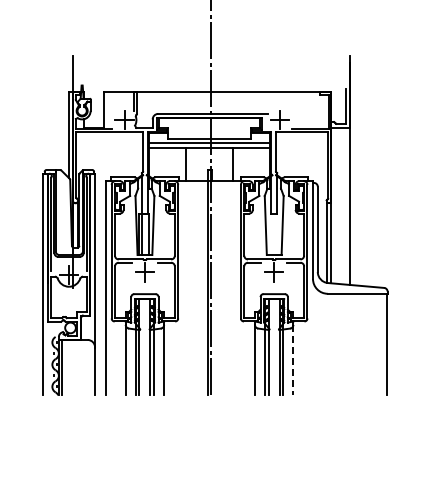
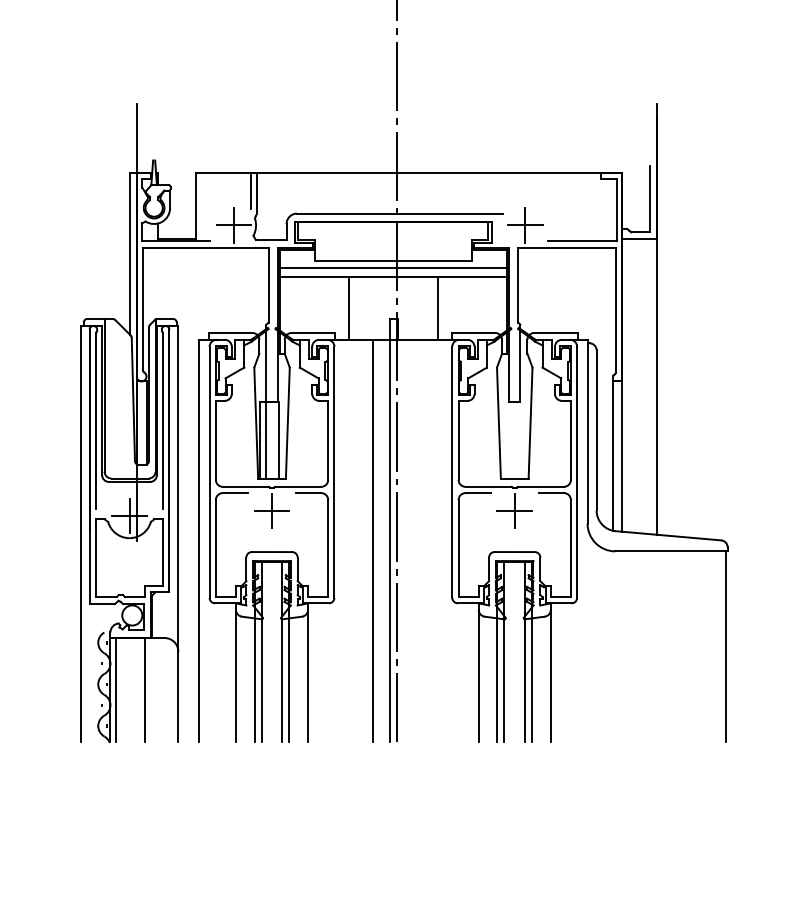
line: (198, 288) -> (372, 541), added
line: (293, 360) -> (550, 676), dashed -> solid
line: (77, 367) -> (145, 689), added

